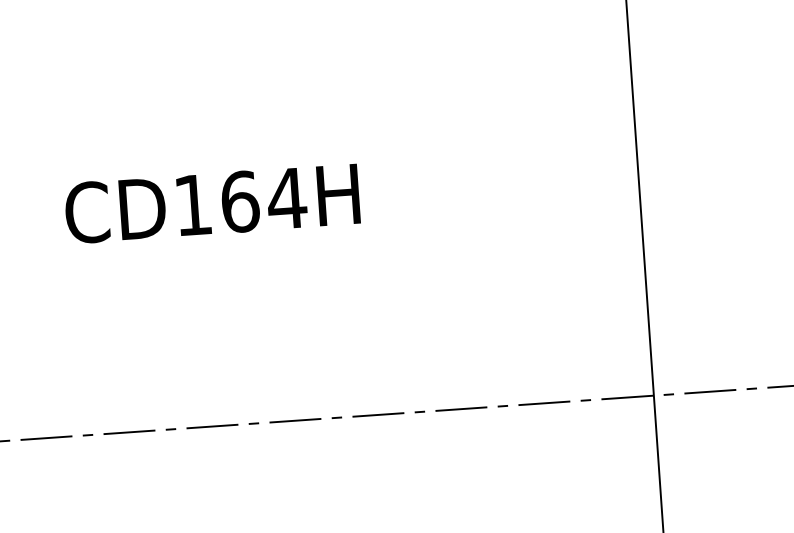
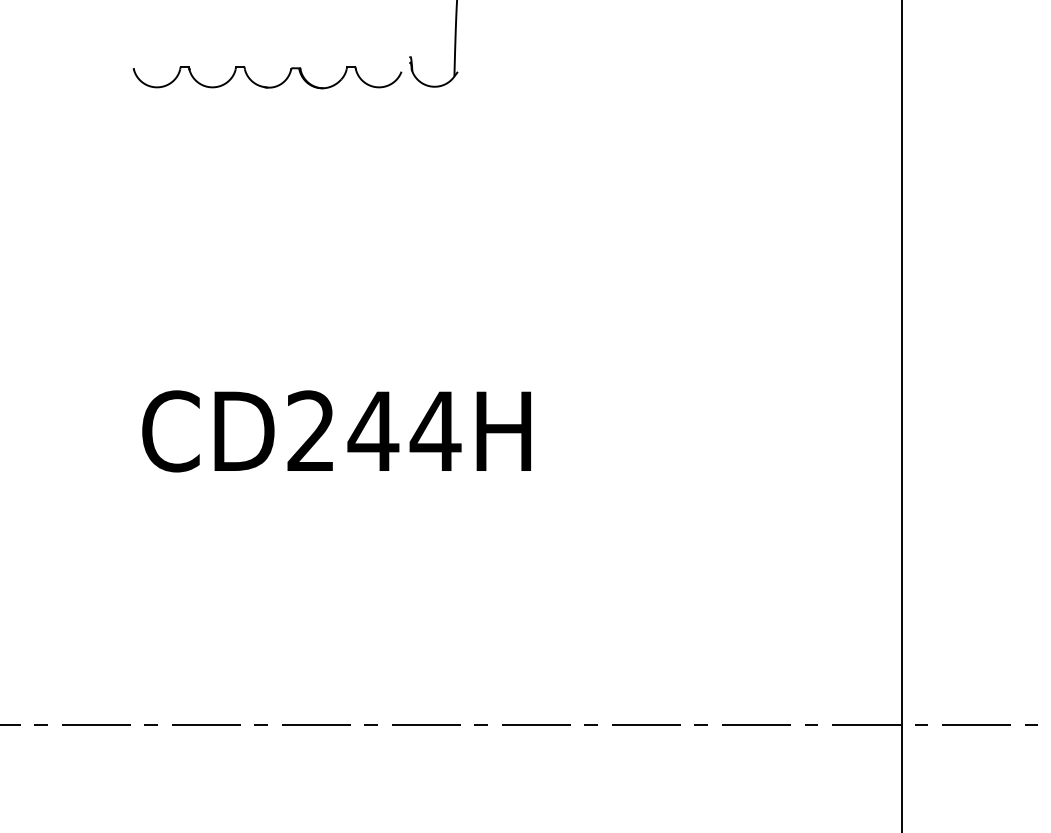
text: (217, 203) -> (343, 431), CD164H -> CD244H

